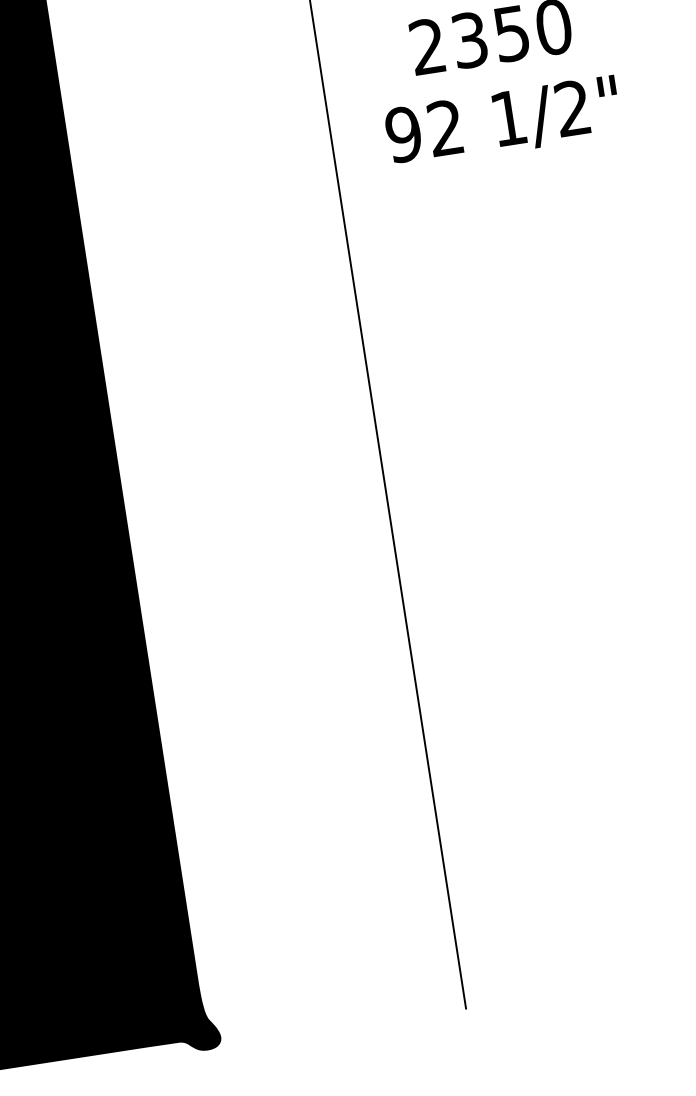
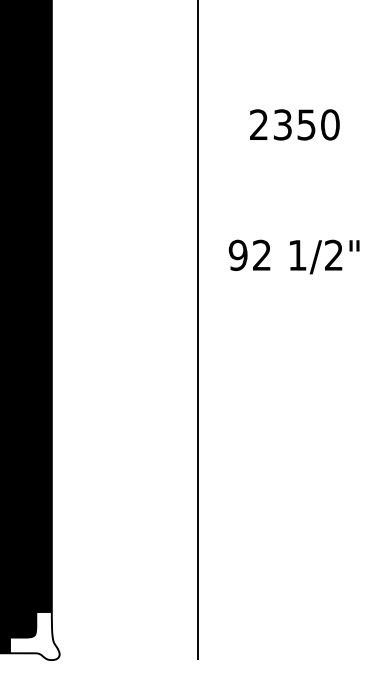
text: (501, 121) -> (293, 256), moved
fill: (170, 1010) -> (34, 635), removed

